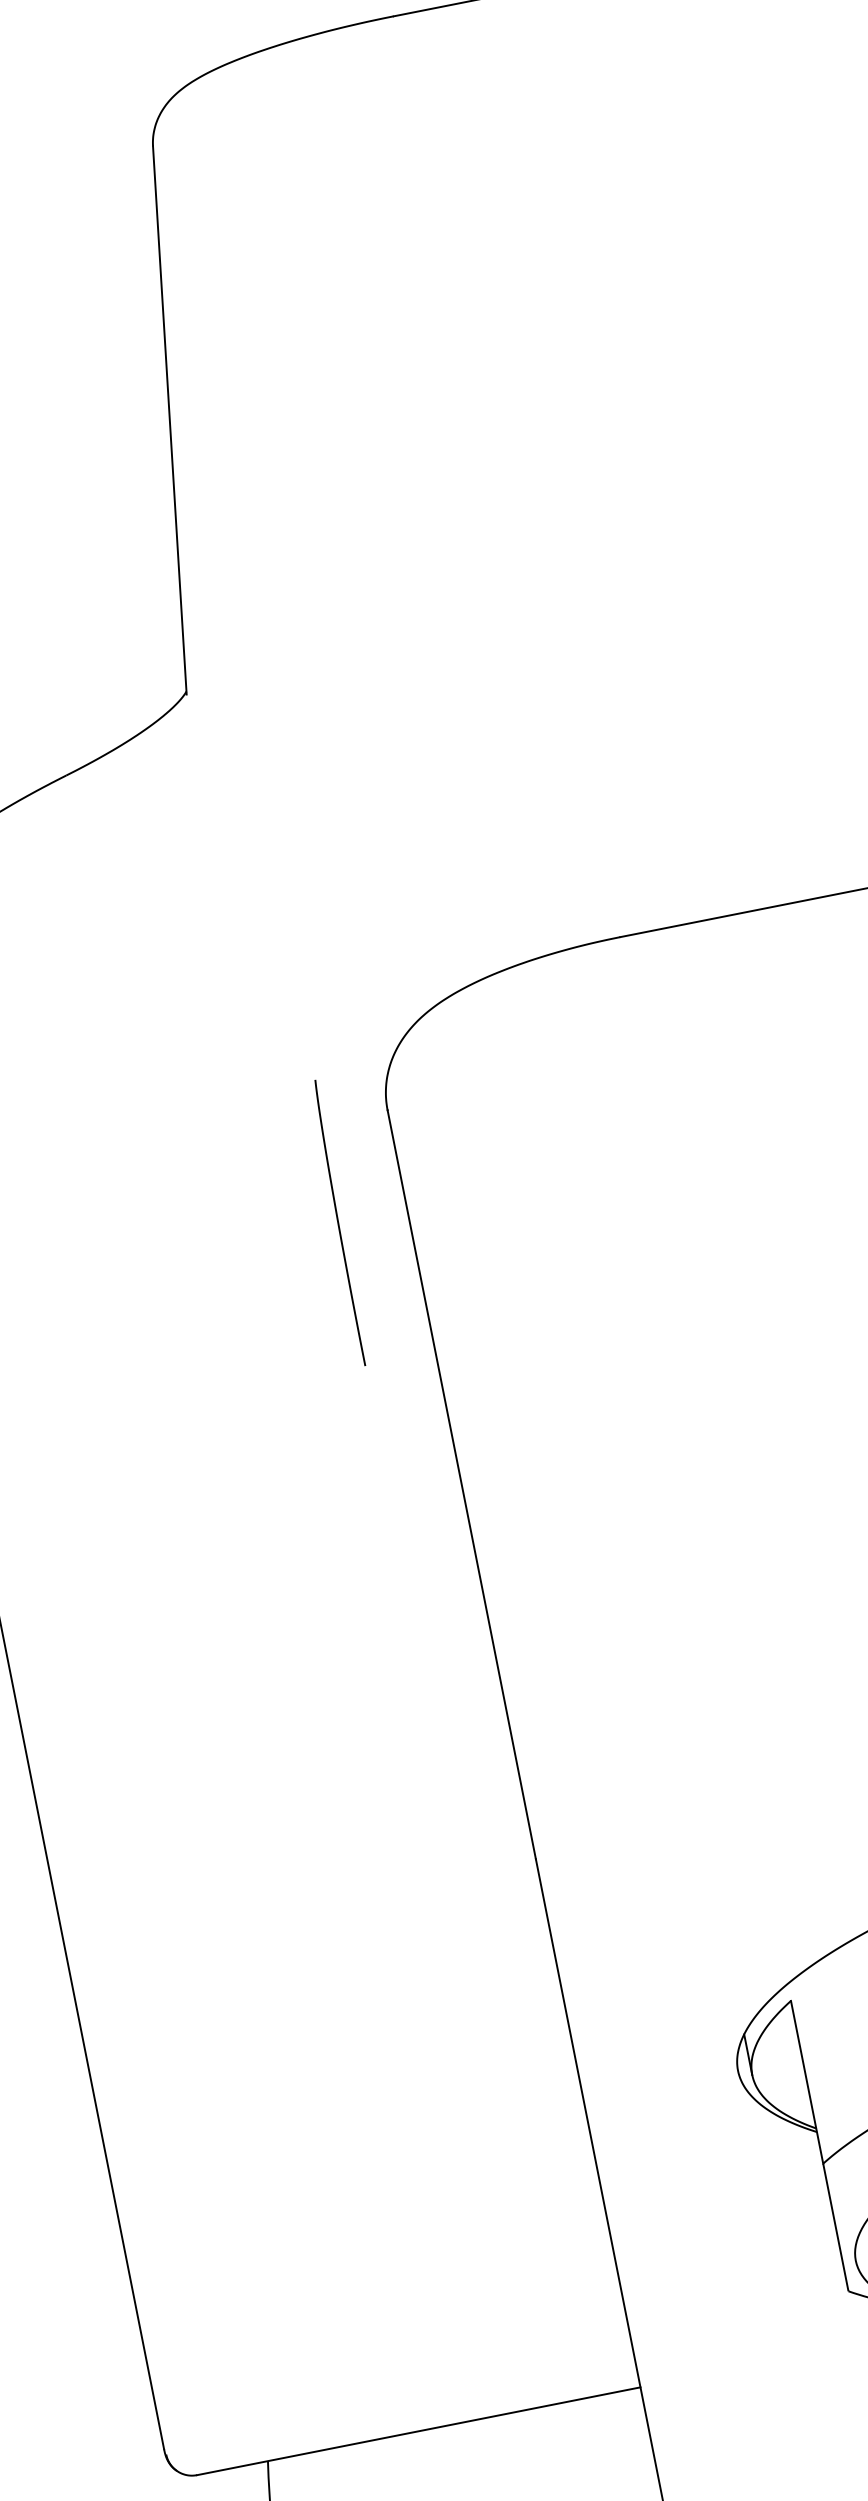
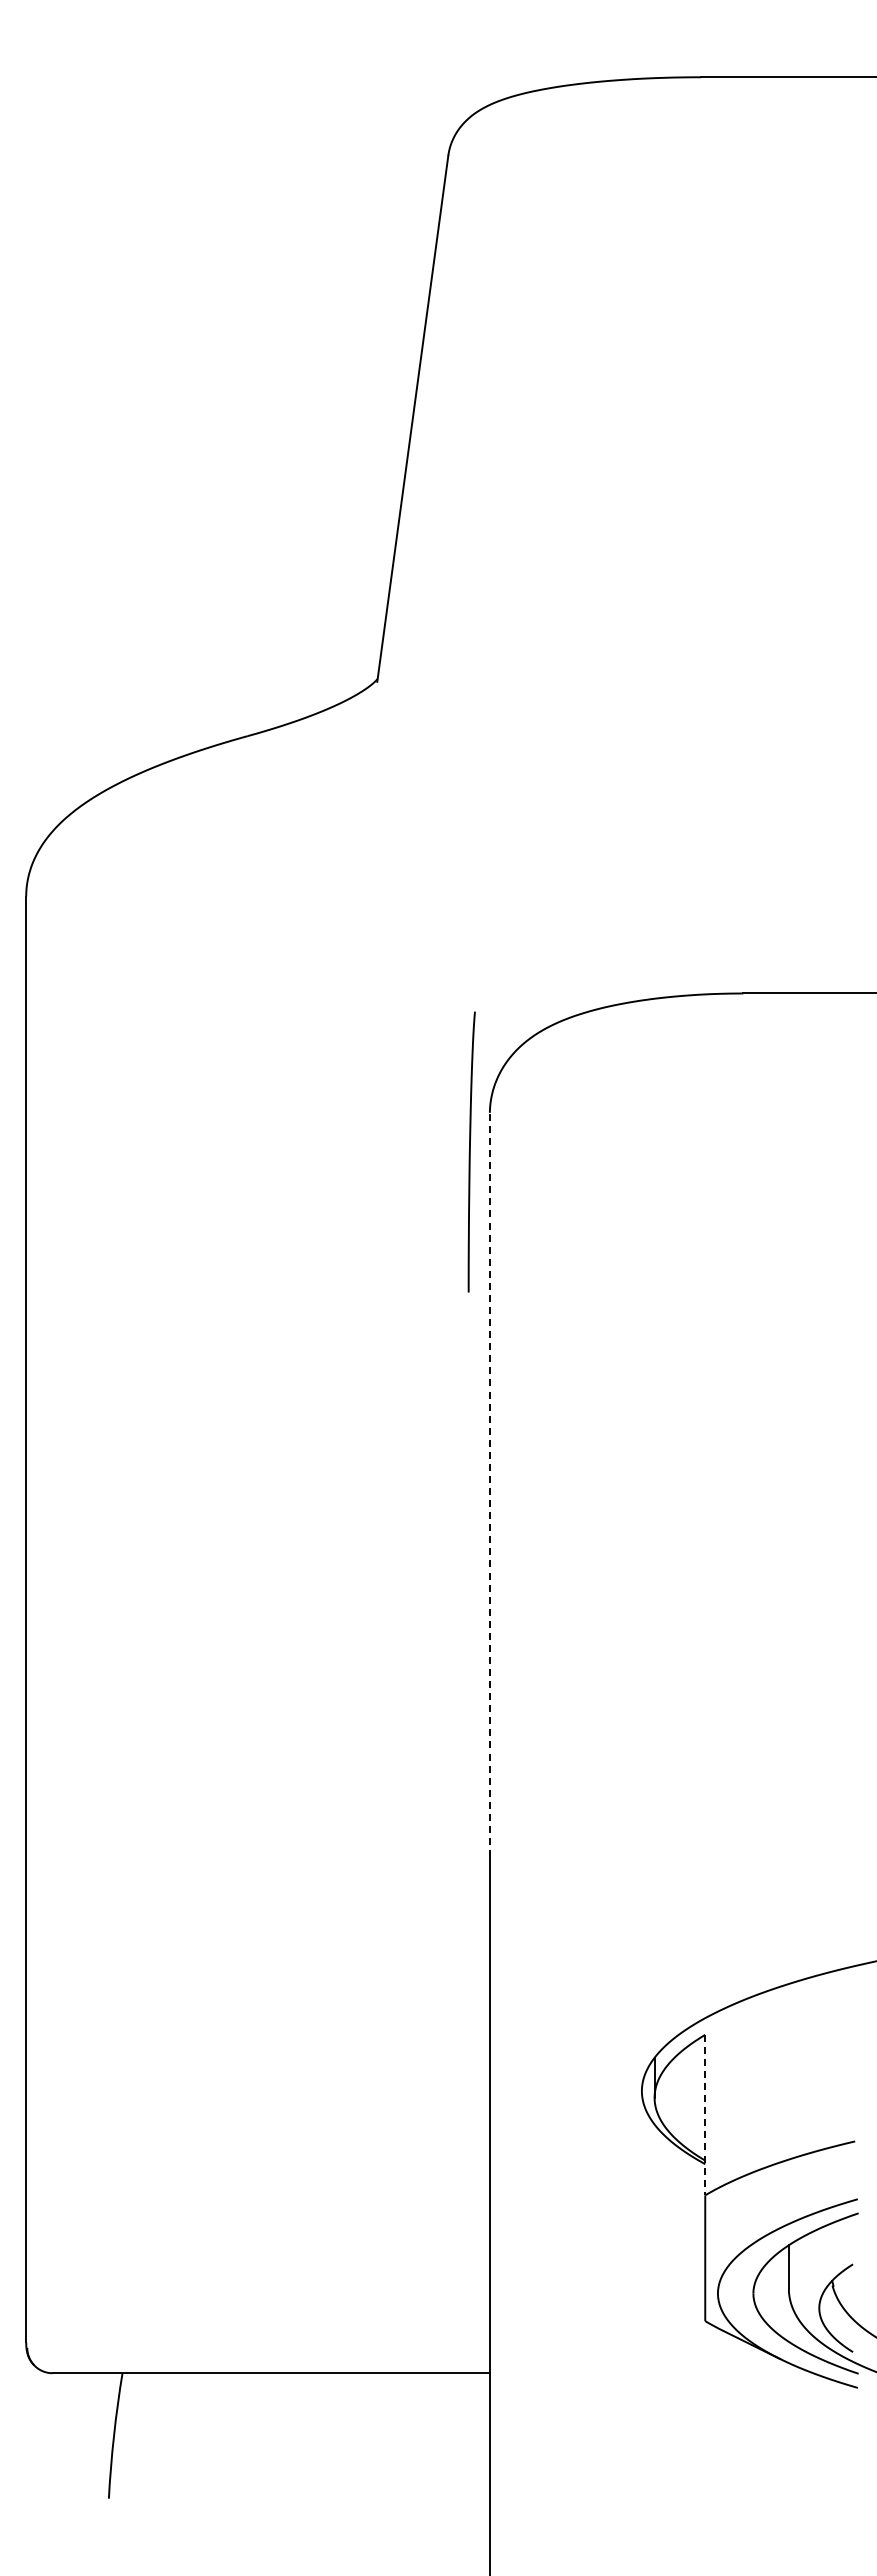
curve: (338, 1222) -> (470, 1151), moved
line: (461, 1485) -> (489, 1483), solid -> dashed
line: (807, 2082) -> (705, 2115), solid -> dashed

